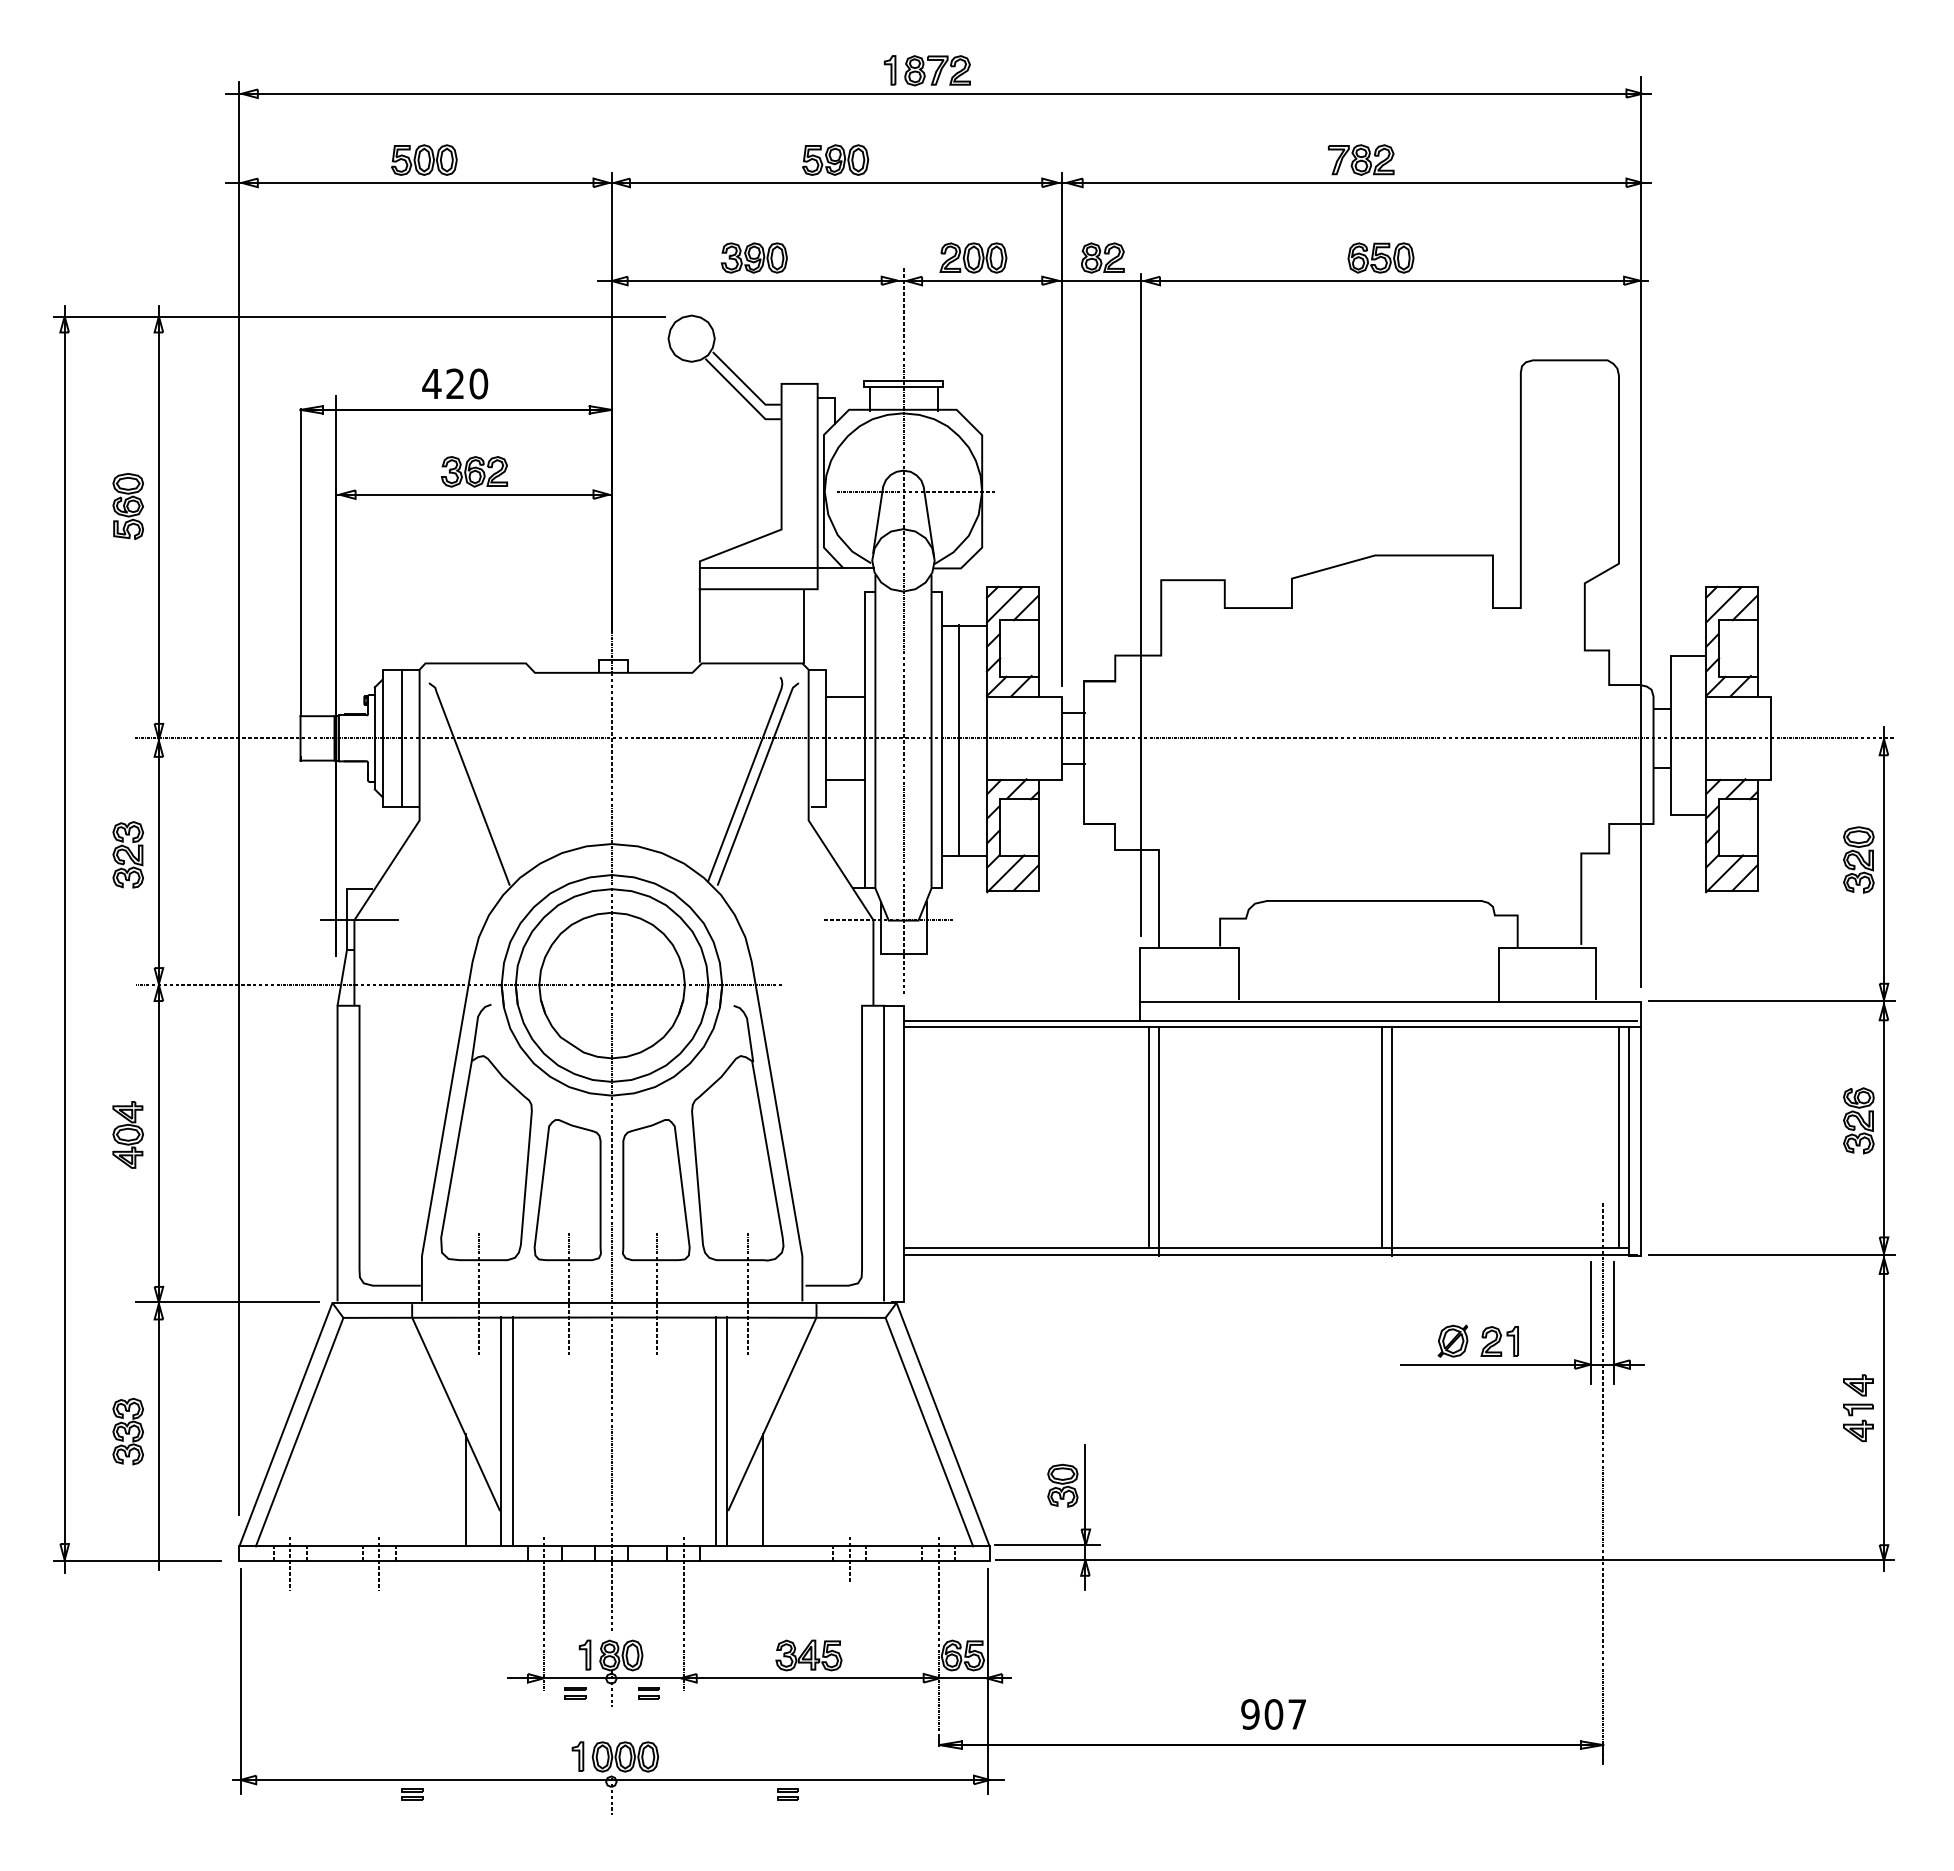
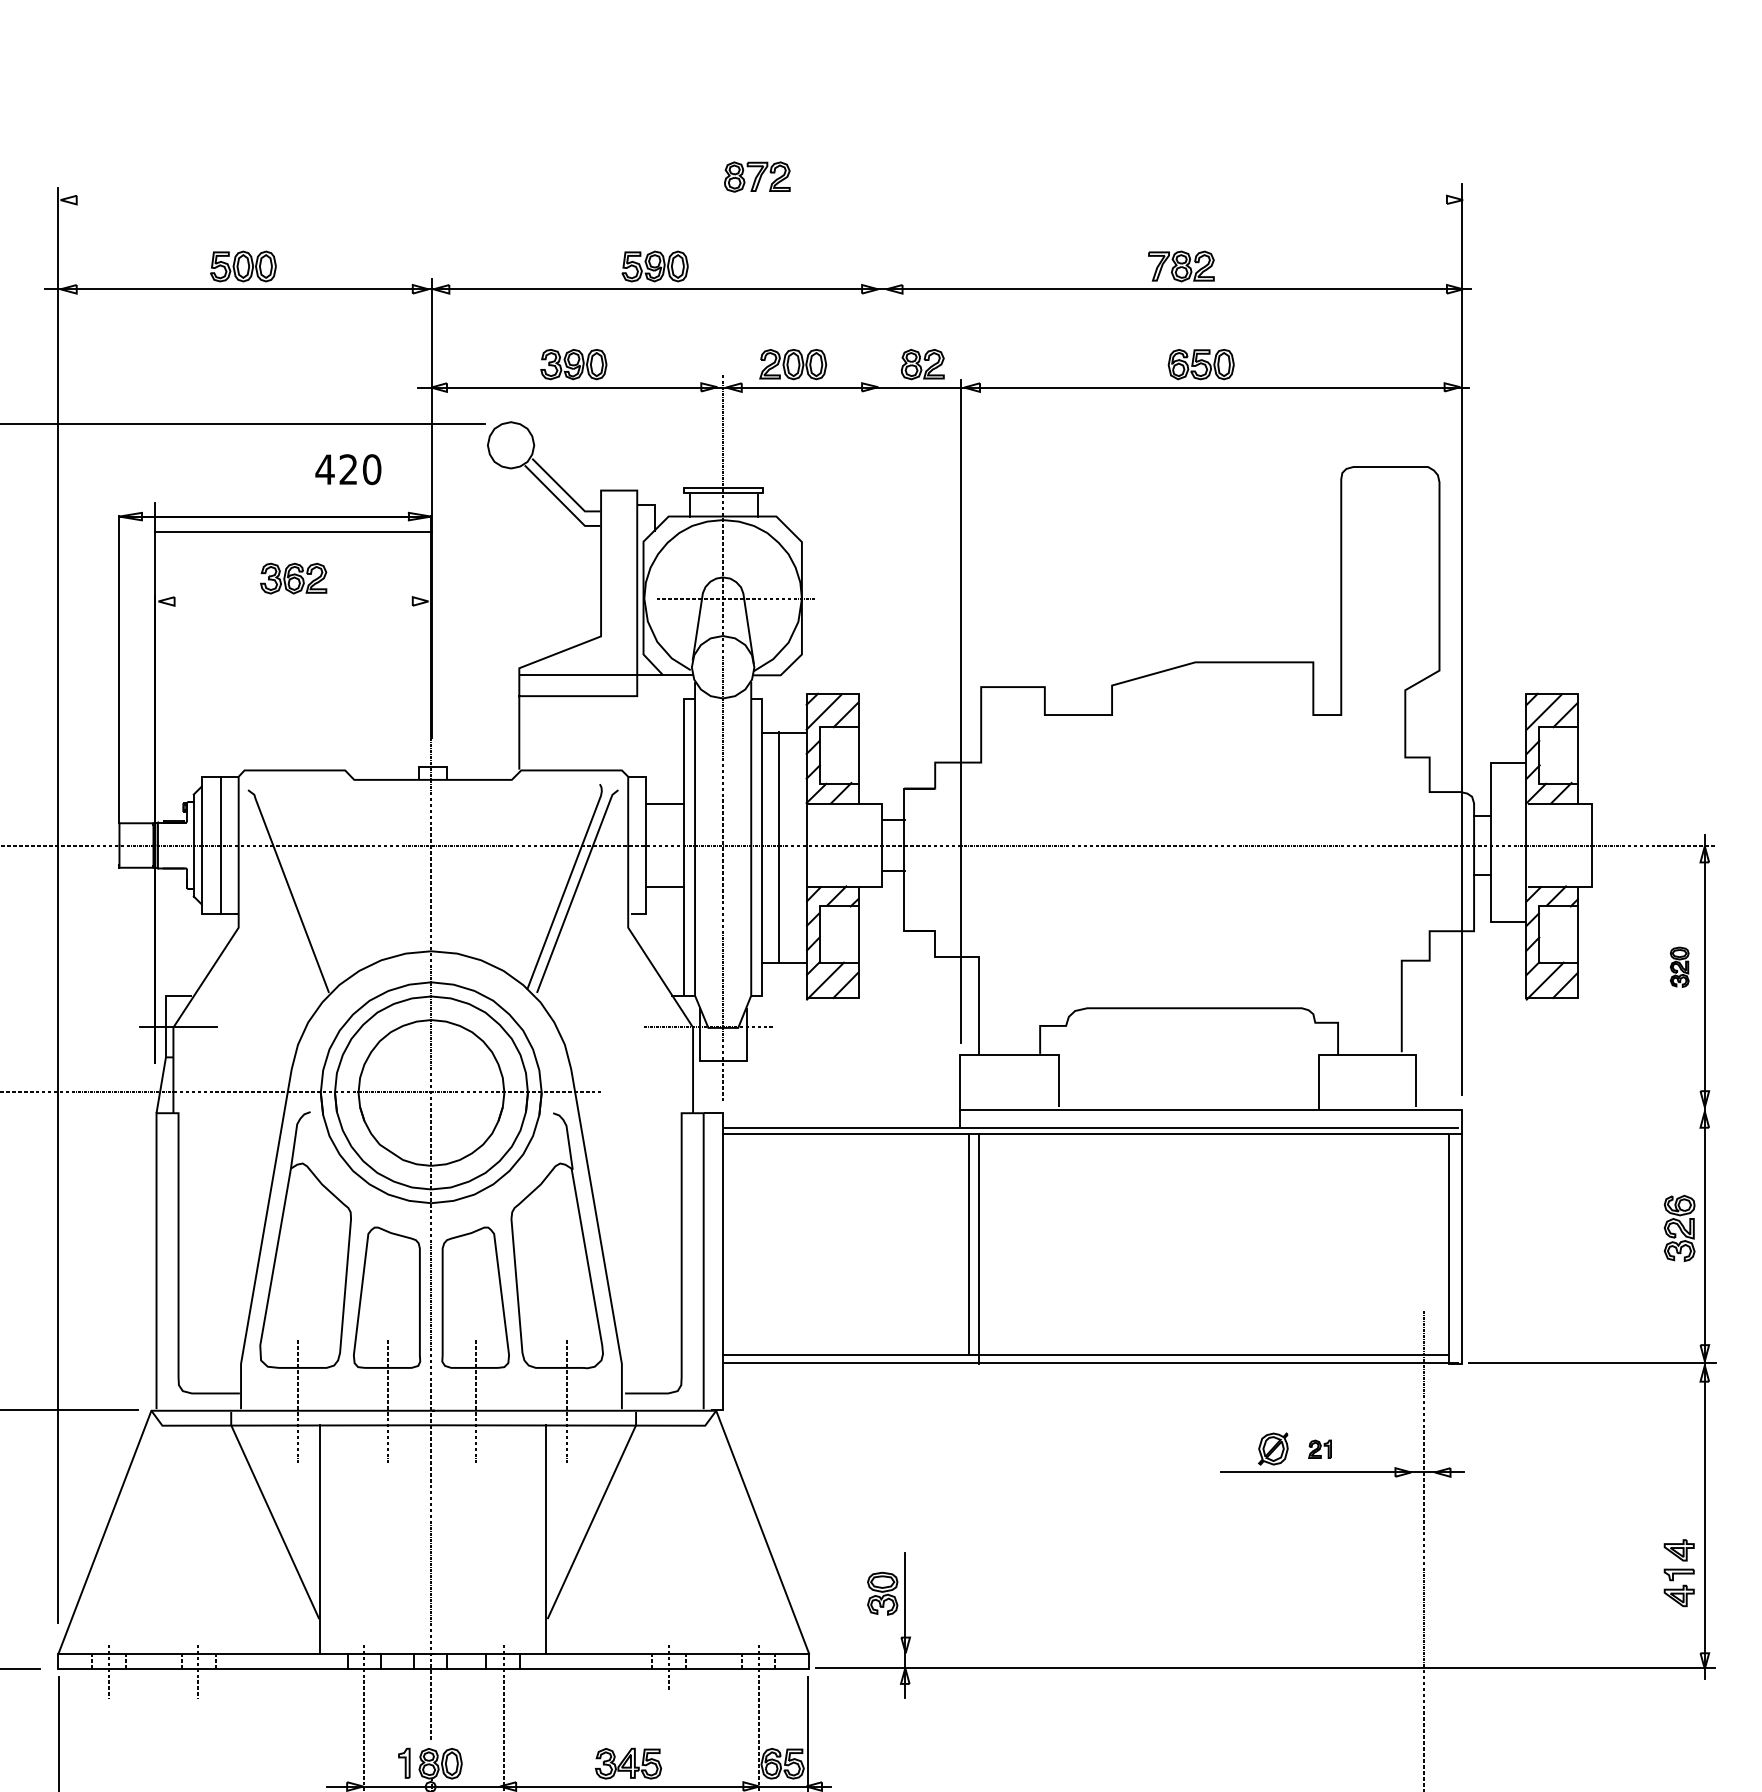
part: (889, 70) -> (709, 176), removed
line: (937, 93) -> (757, 199), removed
text: (455, 383) -> (348, 469), moved
line: (1062, 428) -> (882, 535), removed
line: (474, 494) -> (293, 532), moved
line: (803, 626) -> (623, 733), removed
part: (1858, 859) -> (1679, 966), size x0.6
line: (1771, 1000) -> (1592, 1107), removed
line: (1382, 1136) -> (1202, 1244), removed
line: (1618, 1136) -> (1439, 1244), removed
line: (1392, 1141) -> (1212, 1249), removed
line: (1590, 1322) -> (1410, 1430), removed
line: (1614, 1322) -> (1435, 1430), removed
part: (1499, 1341) -> (1319, 1449), size x0.6
part: (1858, 1408) -> (1679, 1573), moved
line: (512, 1430) -> (331, 1538), removed
line: (715, 1430) -> (534, 1538), removed
line: (299, 1431) -> (118, 1539), removed
line: (929, 1431) -> (749, 1539), removed
line: (465, 1489) -> (284, 1597), removed
line: (762, 1489) -> (581, 1597), removed
line: (1047, 1545) -> (867, 1653), removed

